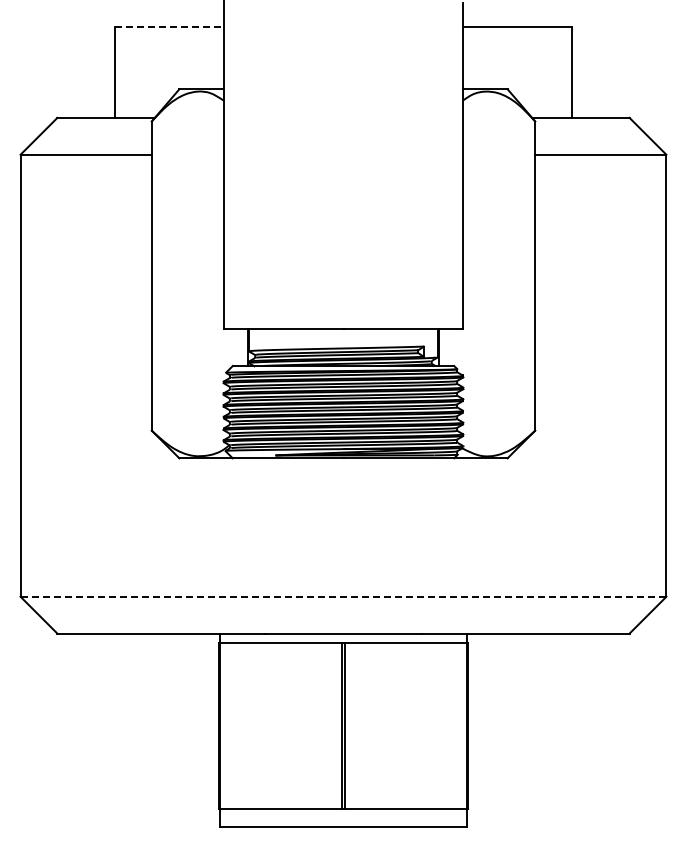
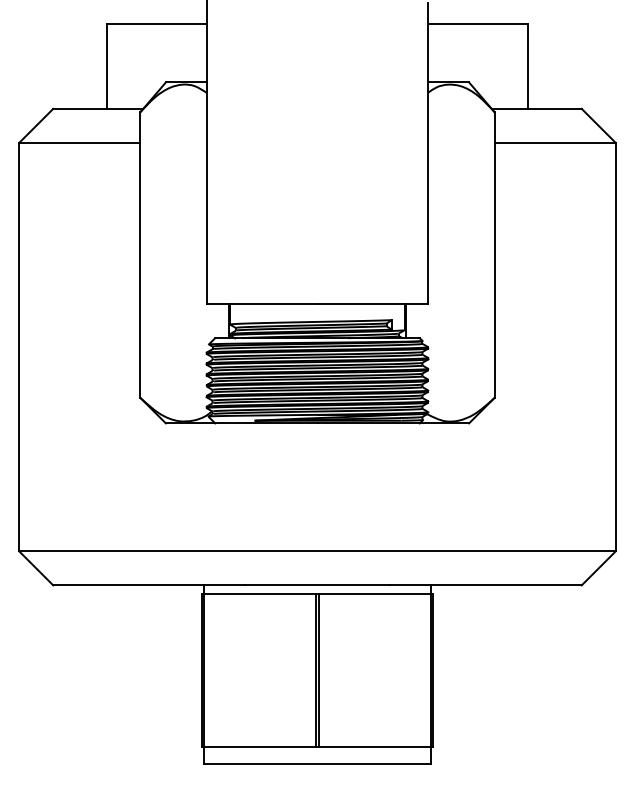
line: (169, 26) -> (156, 24), dashed -> solid
line: (343, 596) -> (317, 551), dashed -> solid

